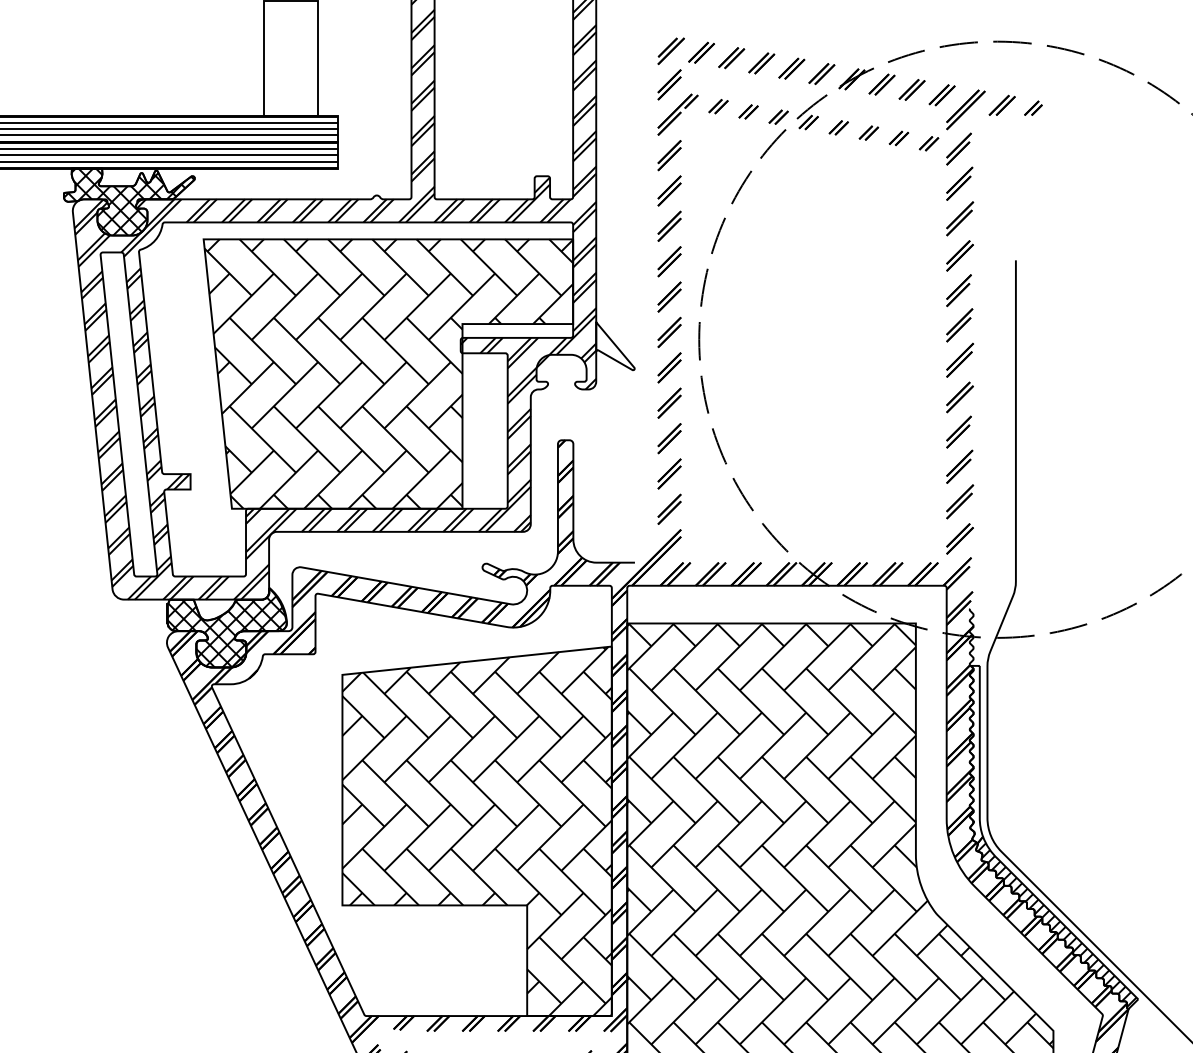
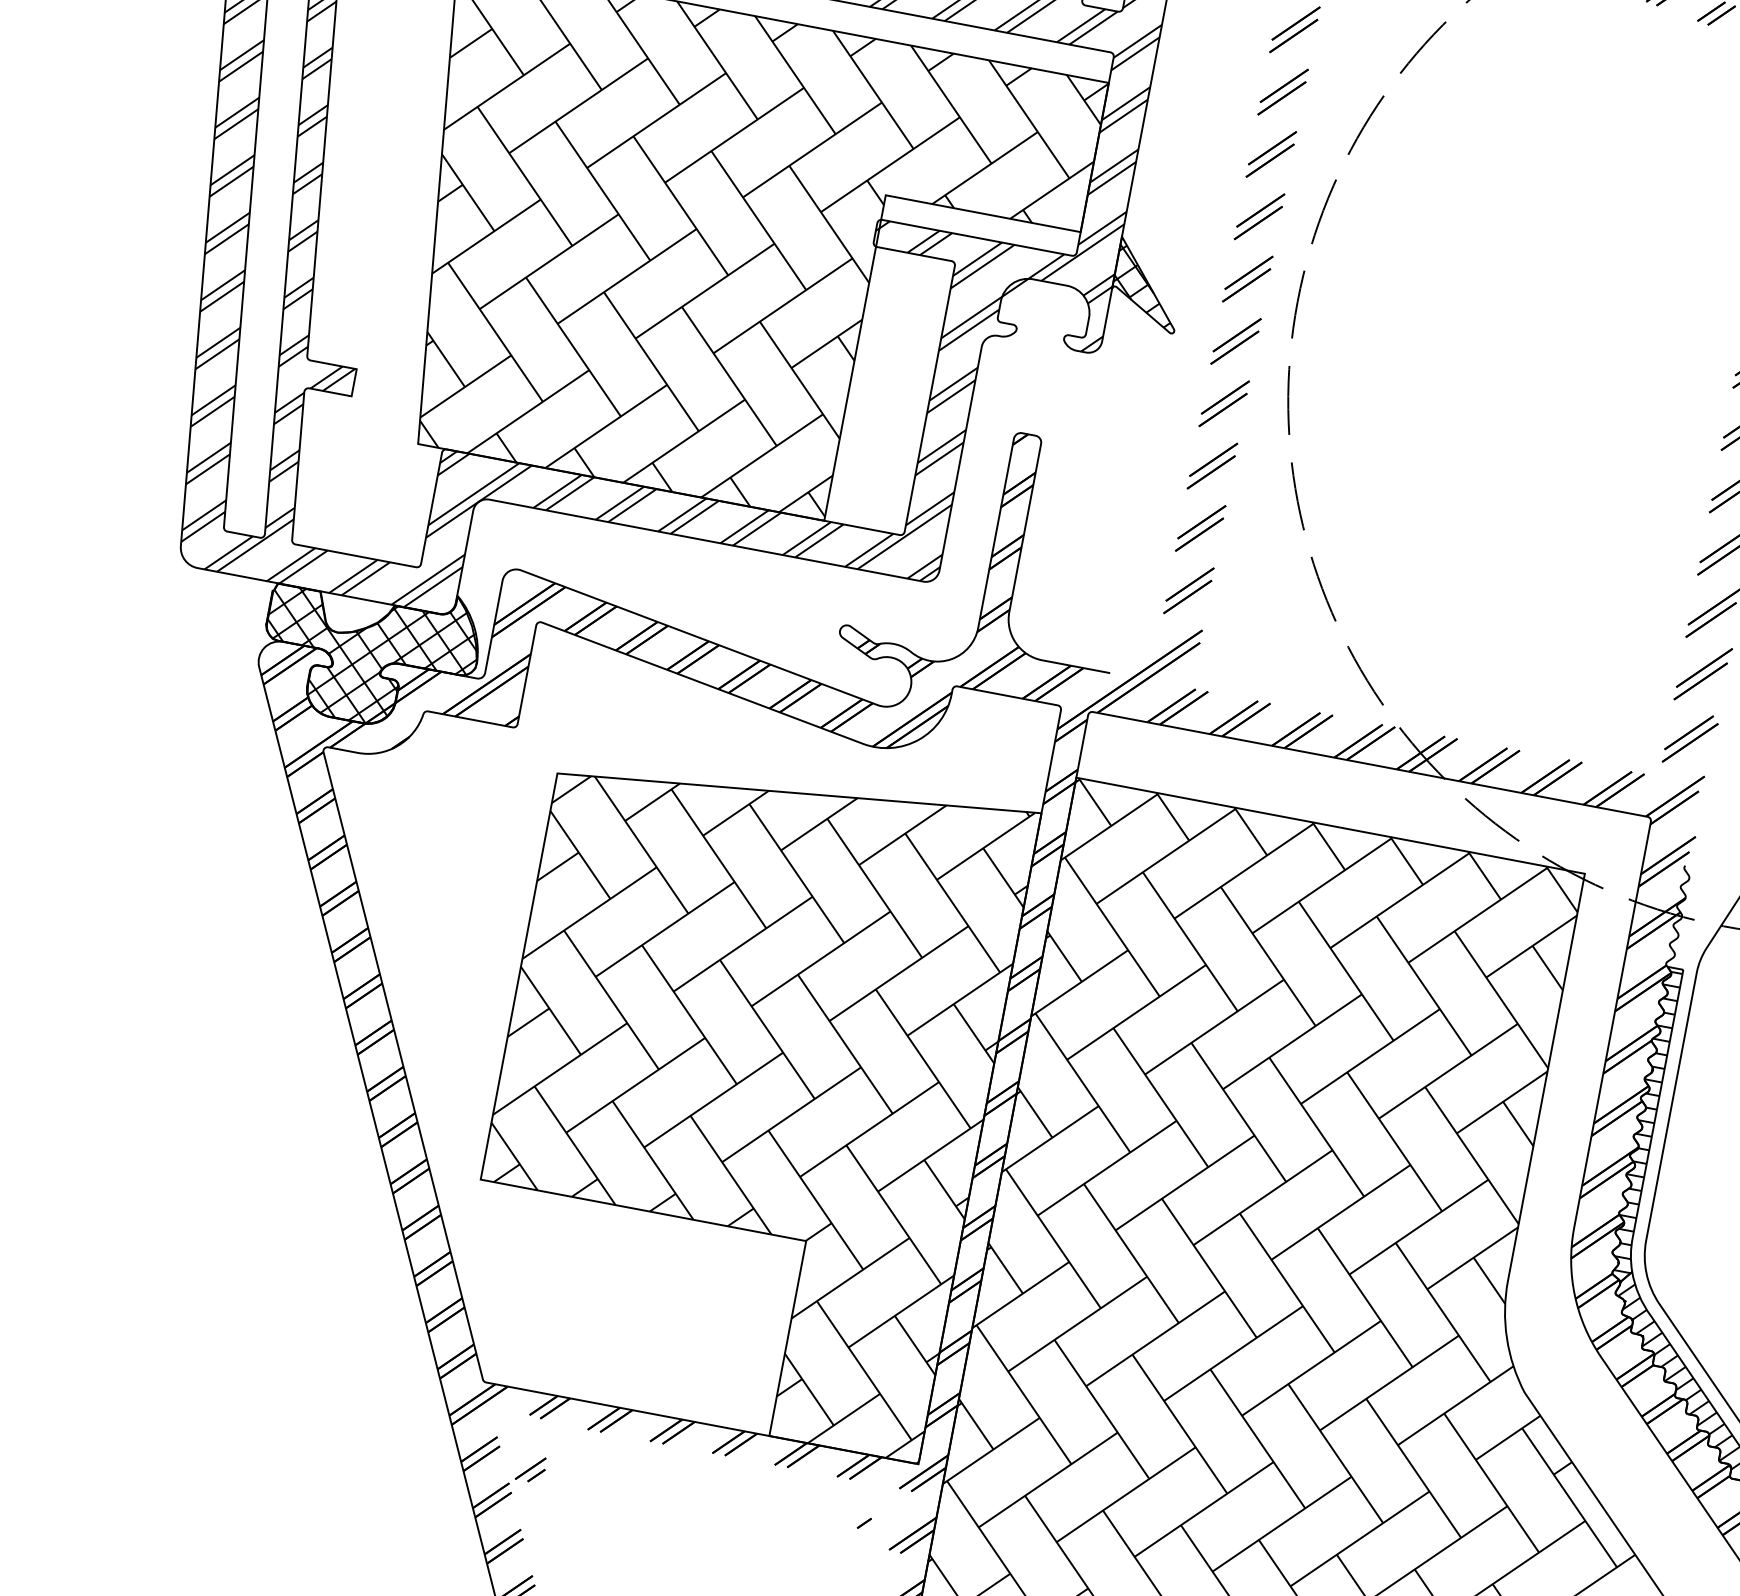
hatch: (613, 346) -> (1144, 285), added
hatch: (975, 752) -> (1646, 1120), added

